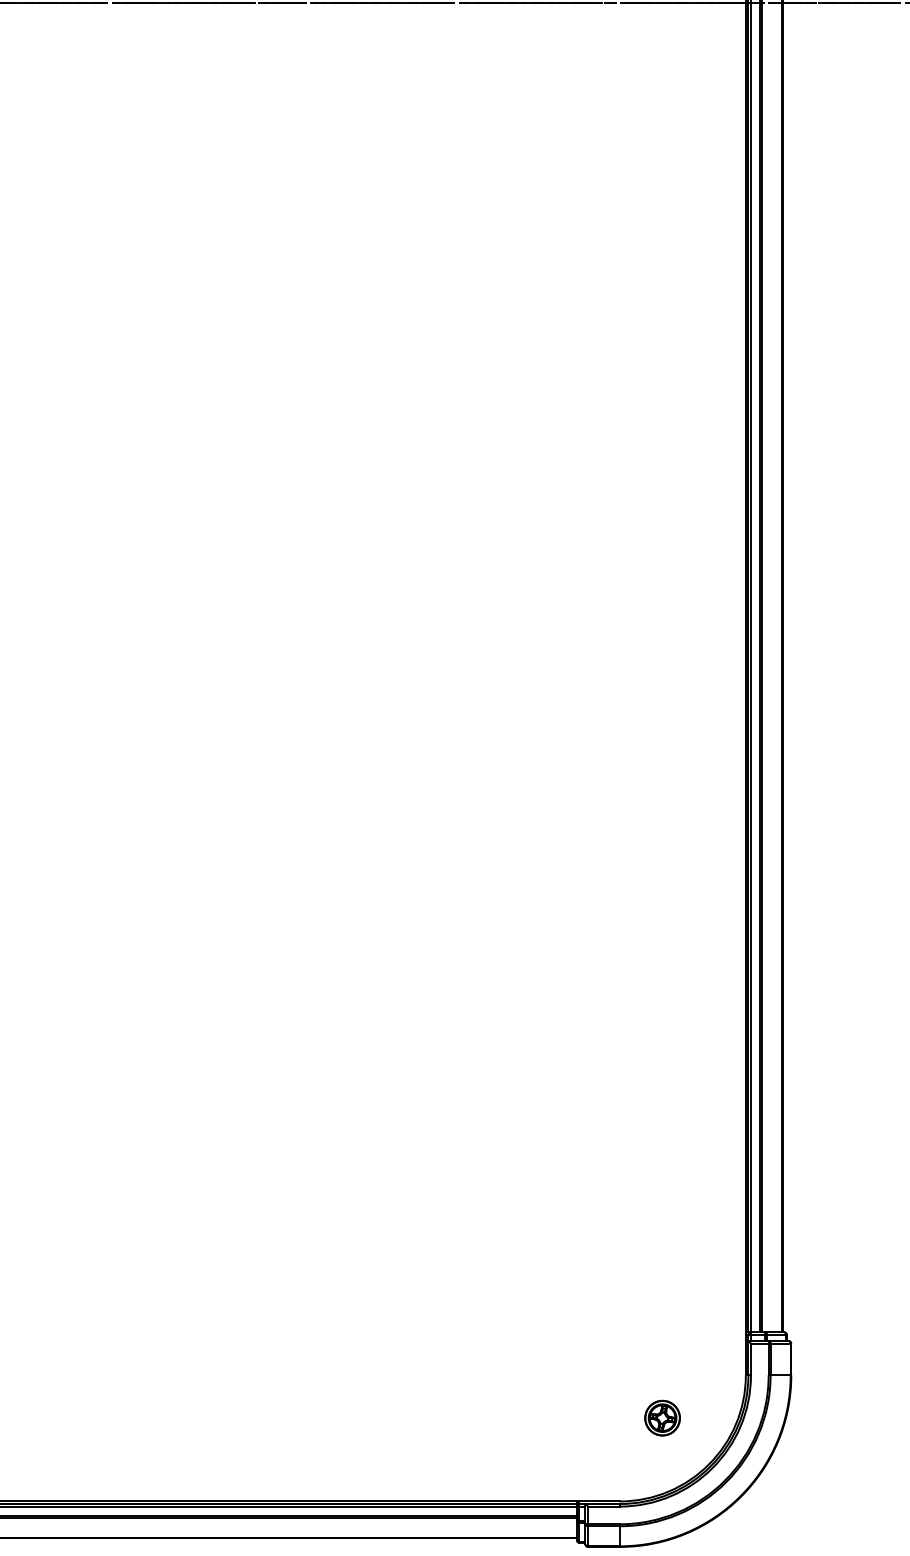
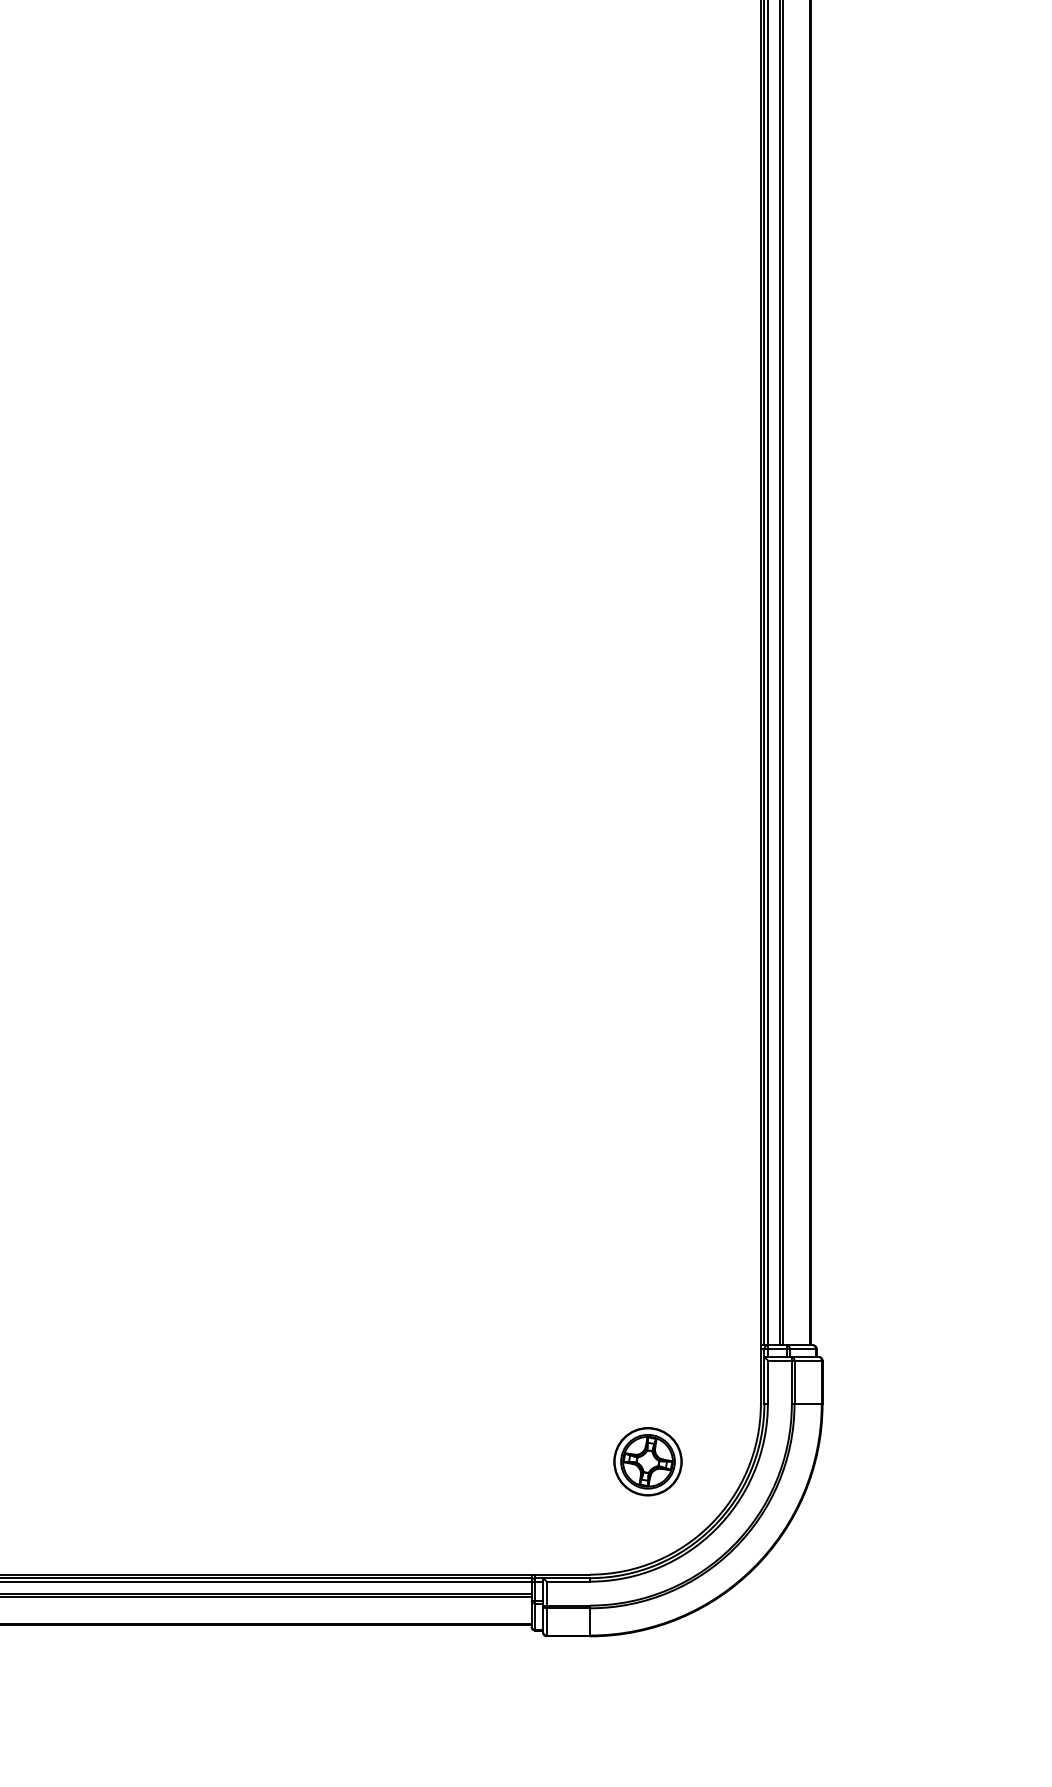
part: (662, 1417) -> (647, 1460), size x1.43

